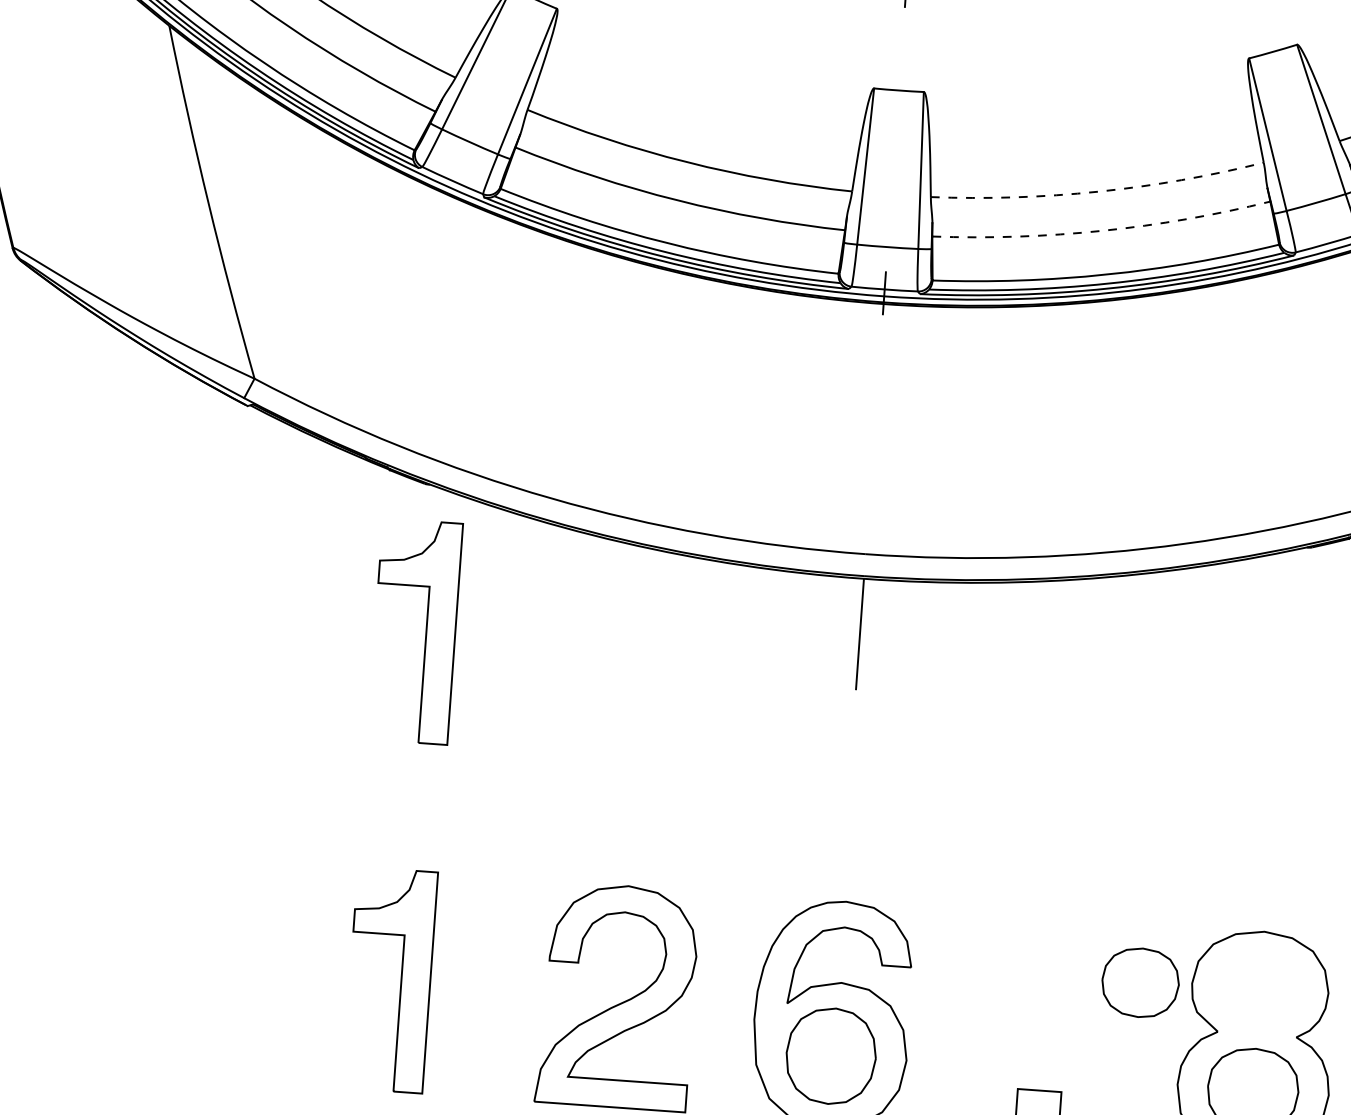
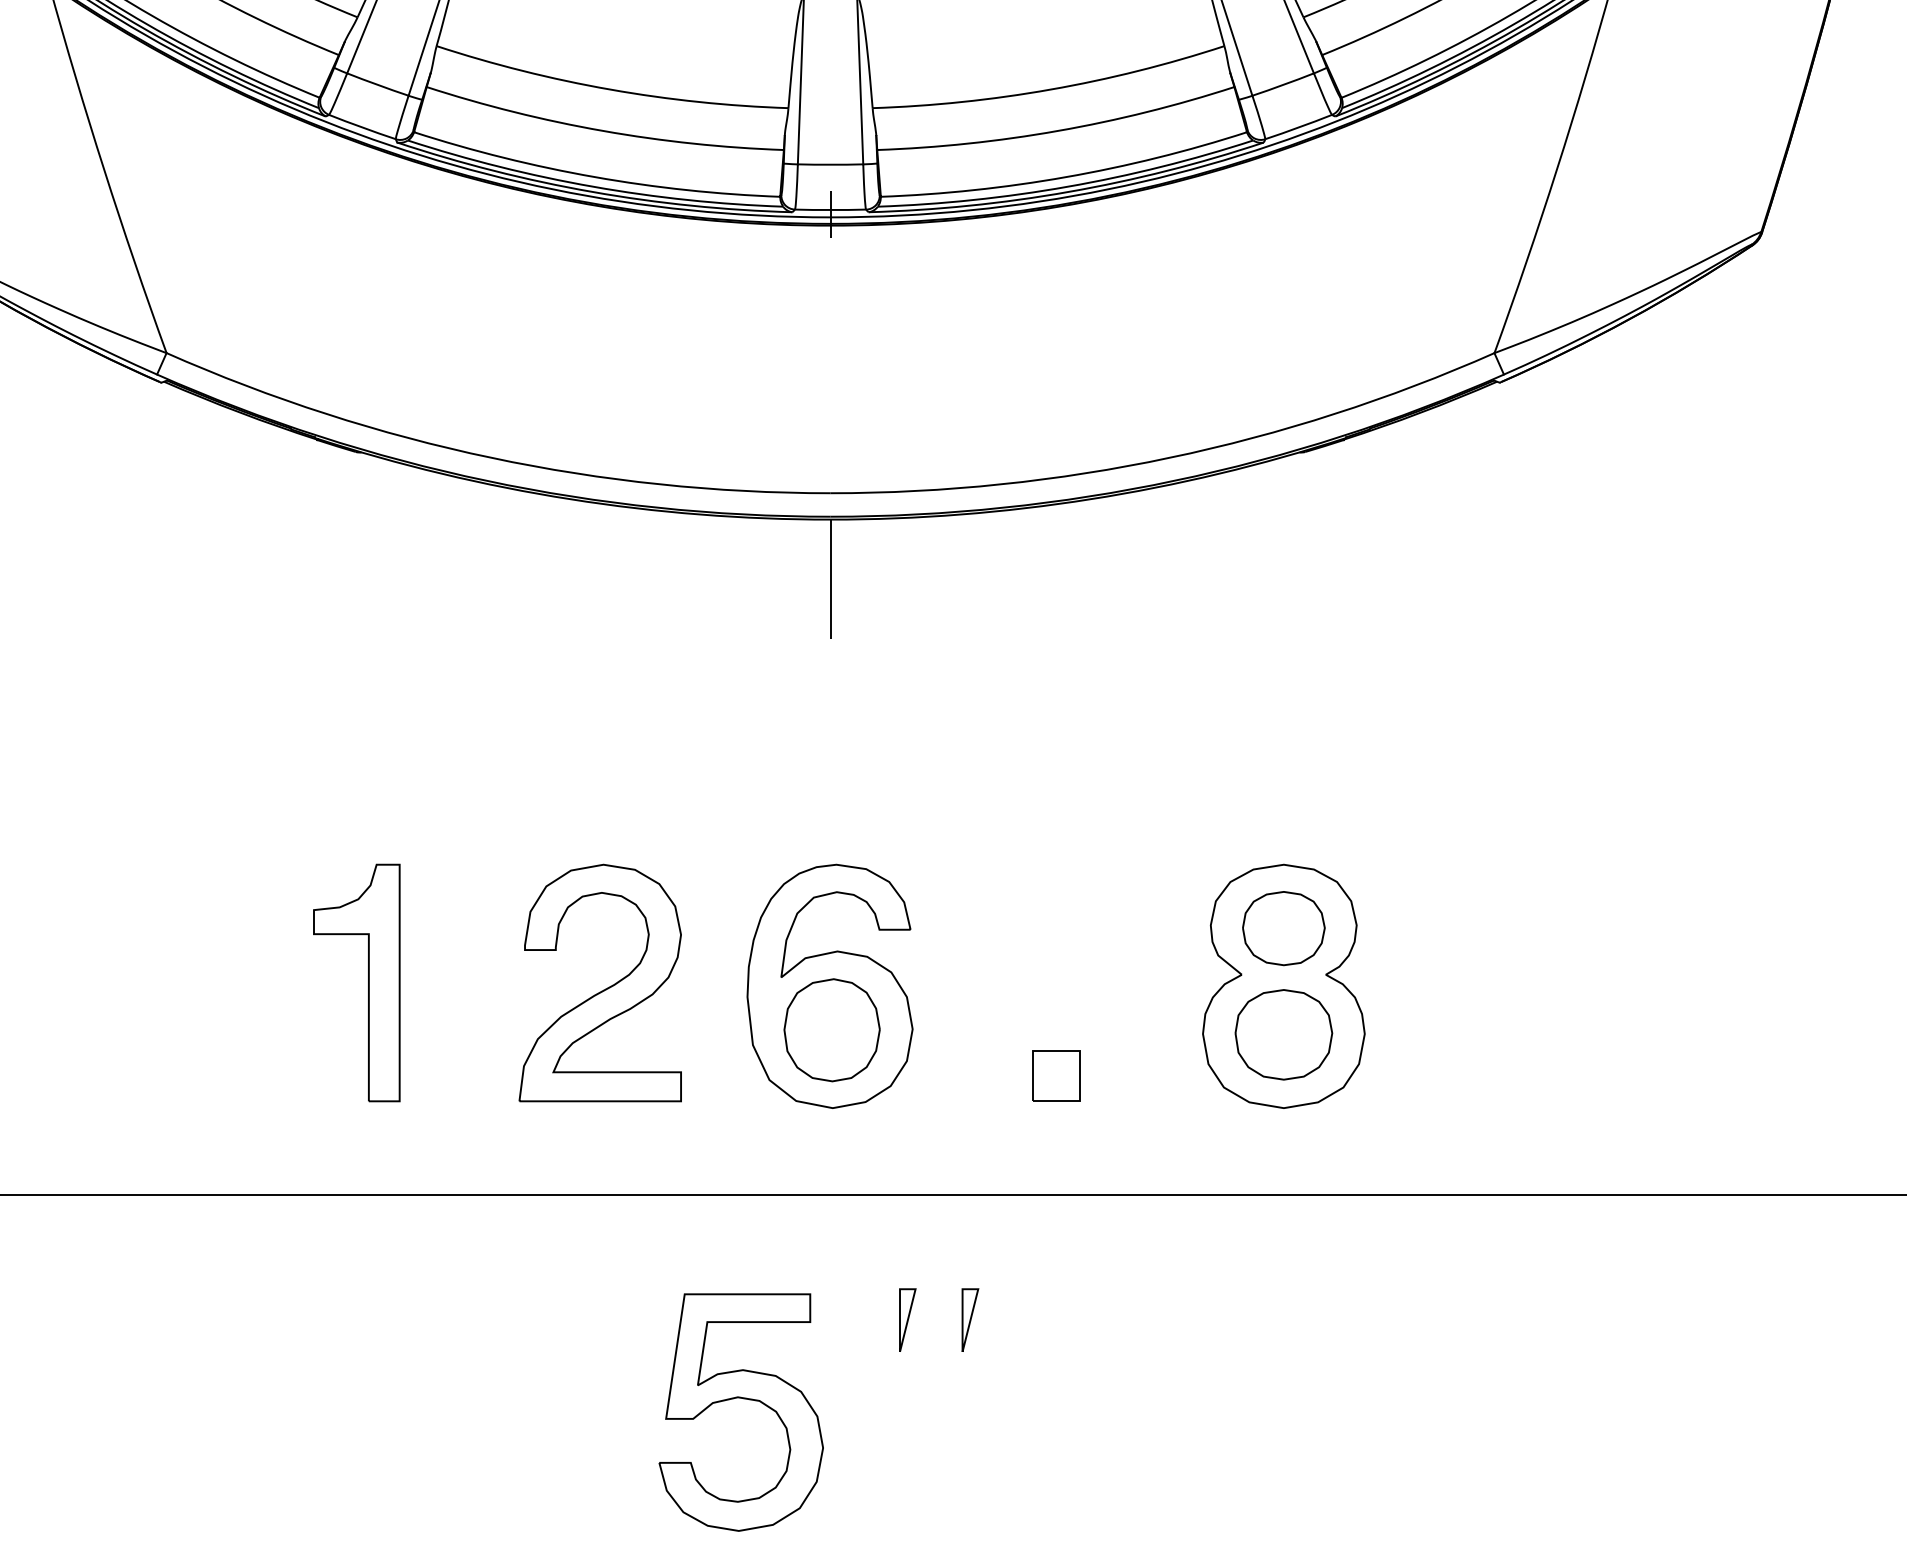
arc: (1098, 191) -> (1050, 89), dashed -> solid
arc: (1103, 230) -> (1058, 130), dashed -> solid
part: (426, 631) -> (368, 609), removed
part: (1140, 982) -> (1283, 928), moved

